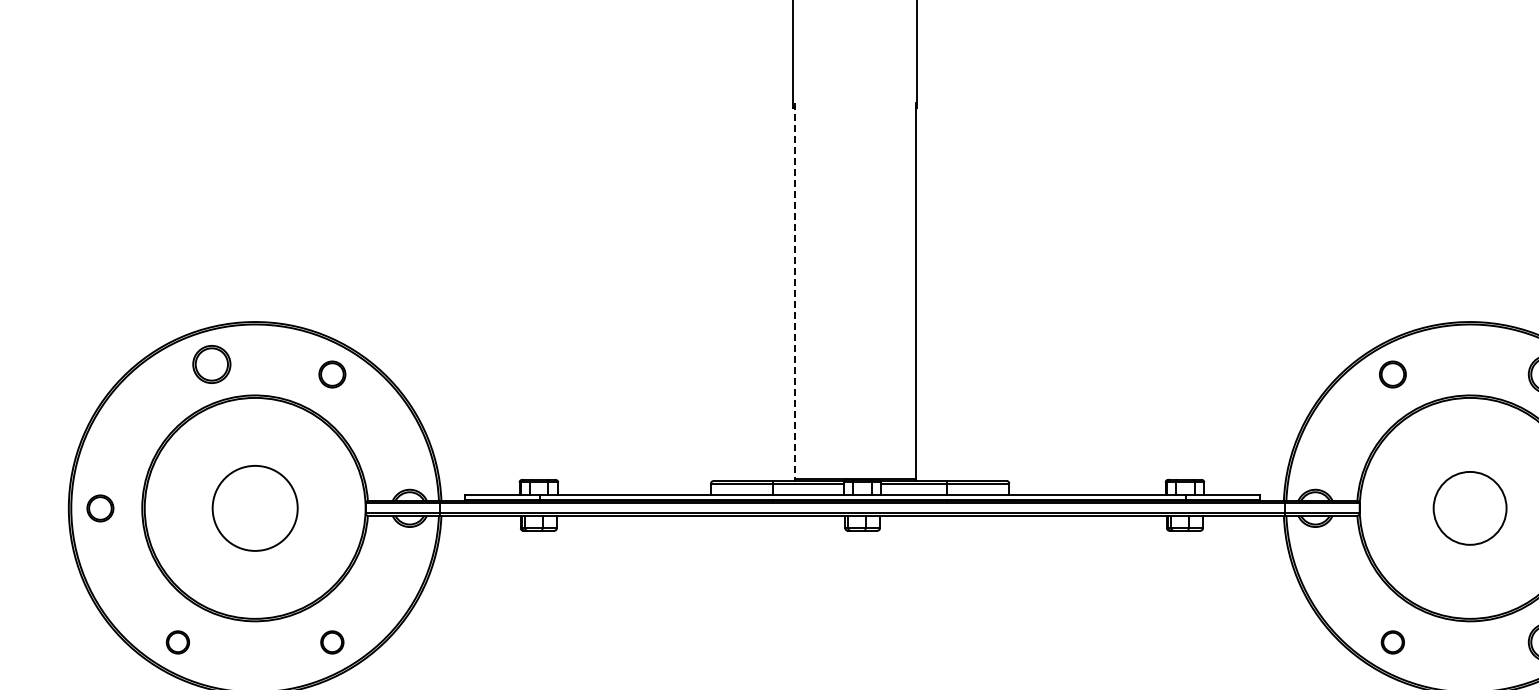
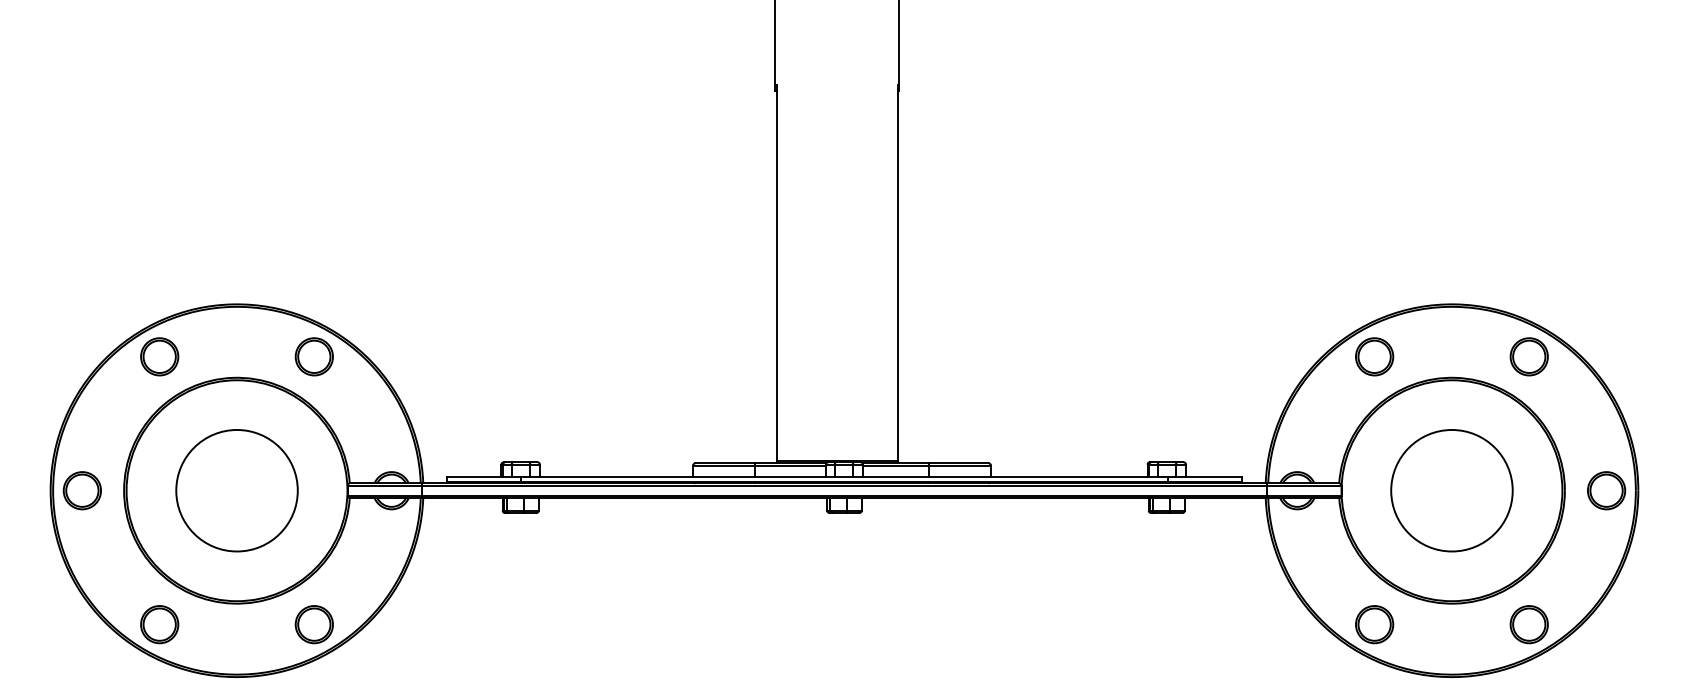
line: (794, 291) -> (776, 273), dashed -> solid
part: (211, 364) -> (159, 356), moved
part: (331, 374) -> (313, 356), size x1.43
part: (1392, 374) -> (1374, 356), size x1.43
part: (99, 508) -> (81, 490), size x1.43
circle: (254, 508) -> (236, 490), size x1.43
circle: (1469, 508) -> (1451, 490), size x1.67
part: (177, 642) -> (159, 624), size x1.67
part: (331, 642) -> (313, 624), size x1.67
part: (1392, 642) -> (1374, 624), size x1.67

